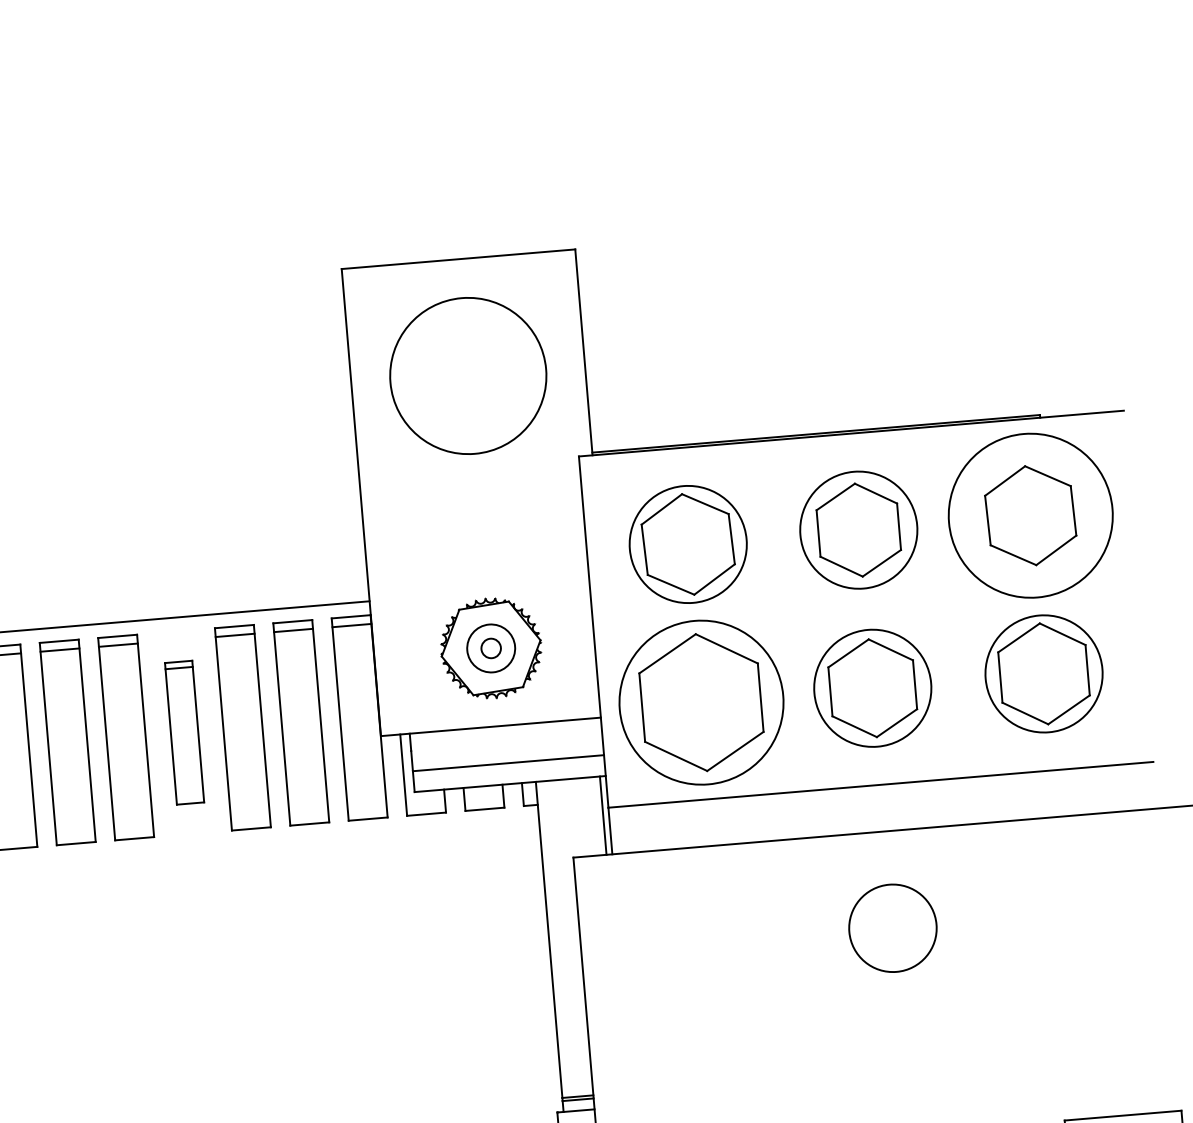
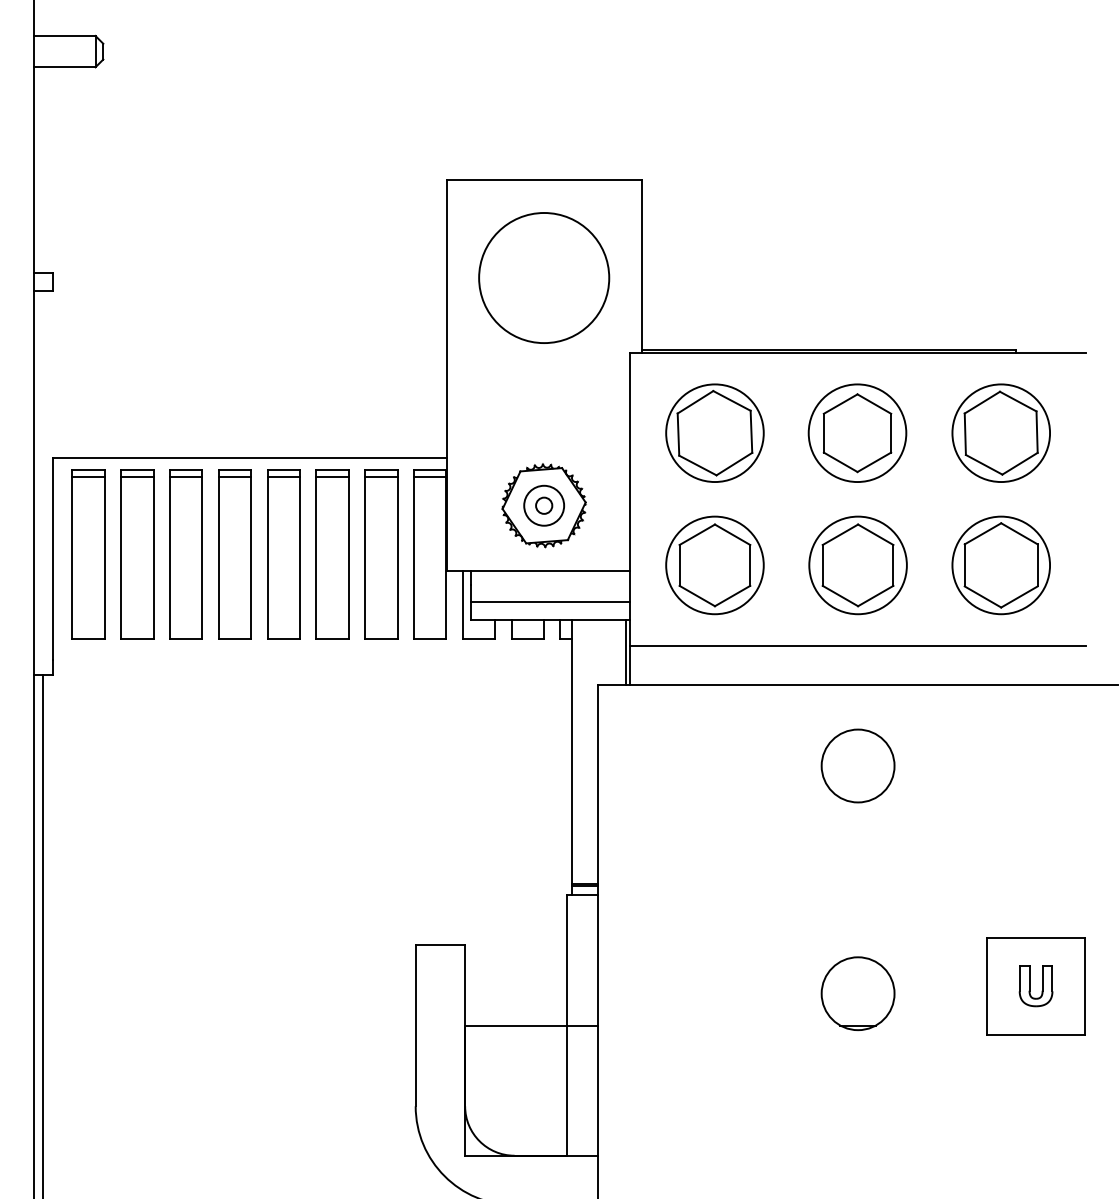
circle: (1031, 516) -> (1001, 433), size x0.71
part: (700, 702) -> (714, 565), size x0.71
part: (184, 732) -> (283, 554), size x1.43

